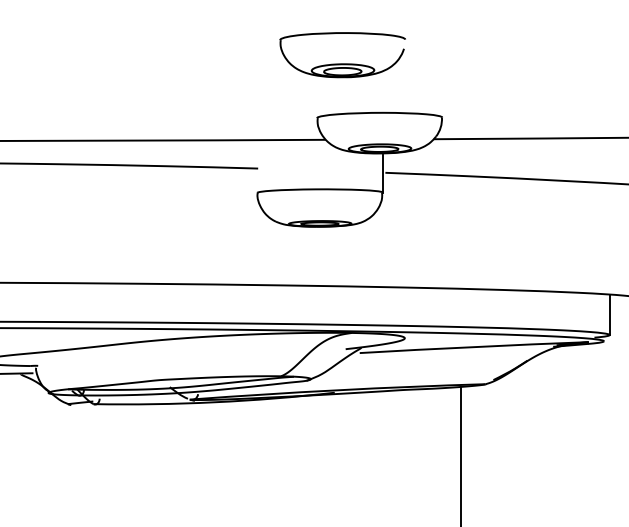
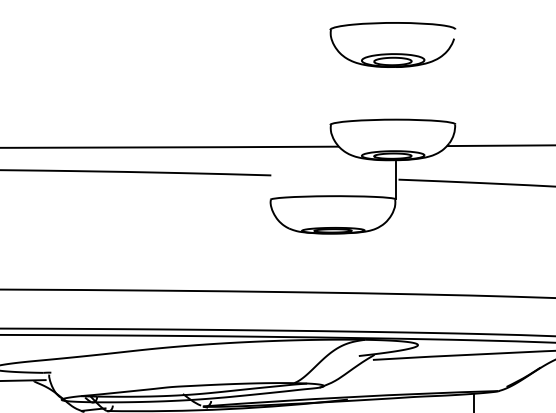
part: (342, 63) -> (392, 53), moved

